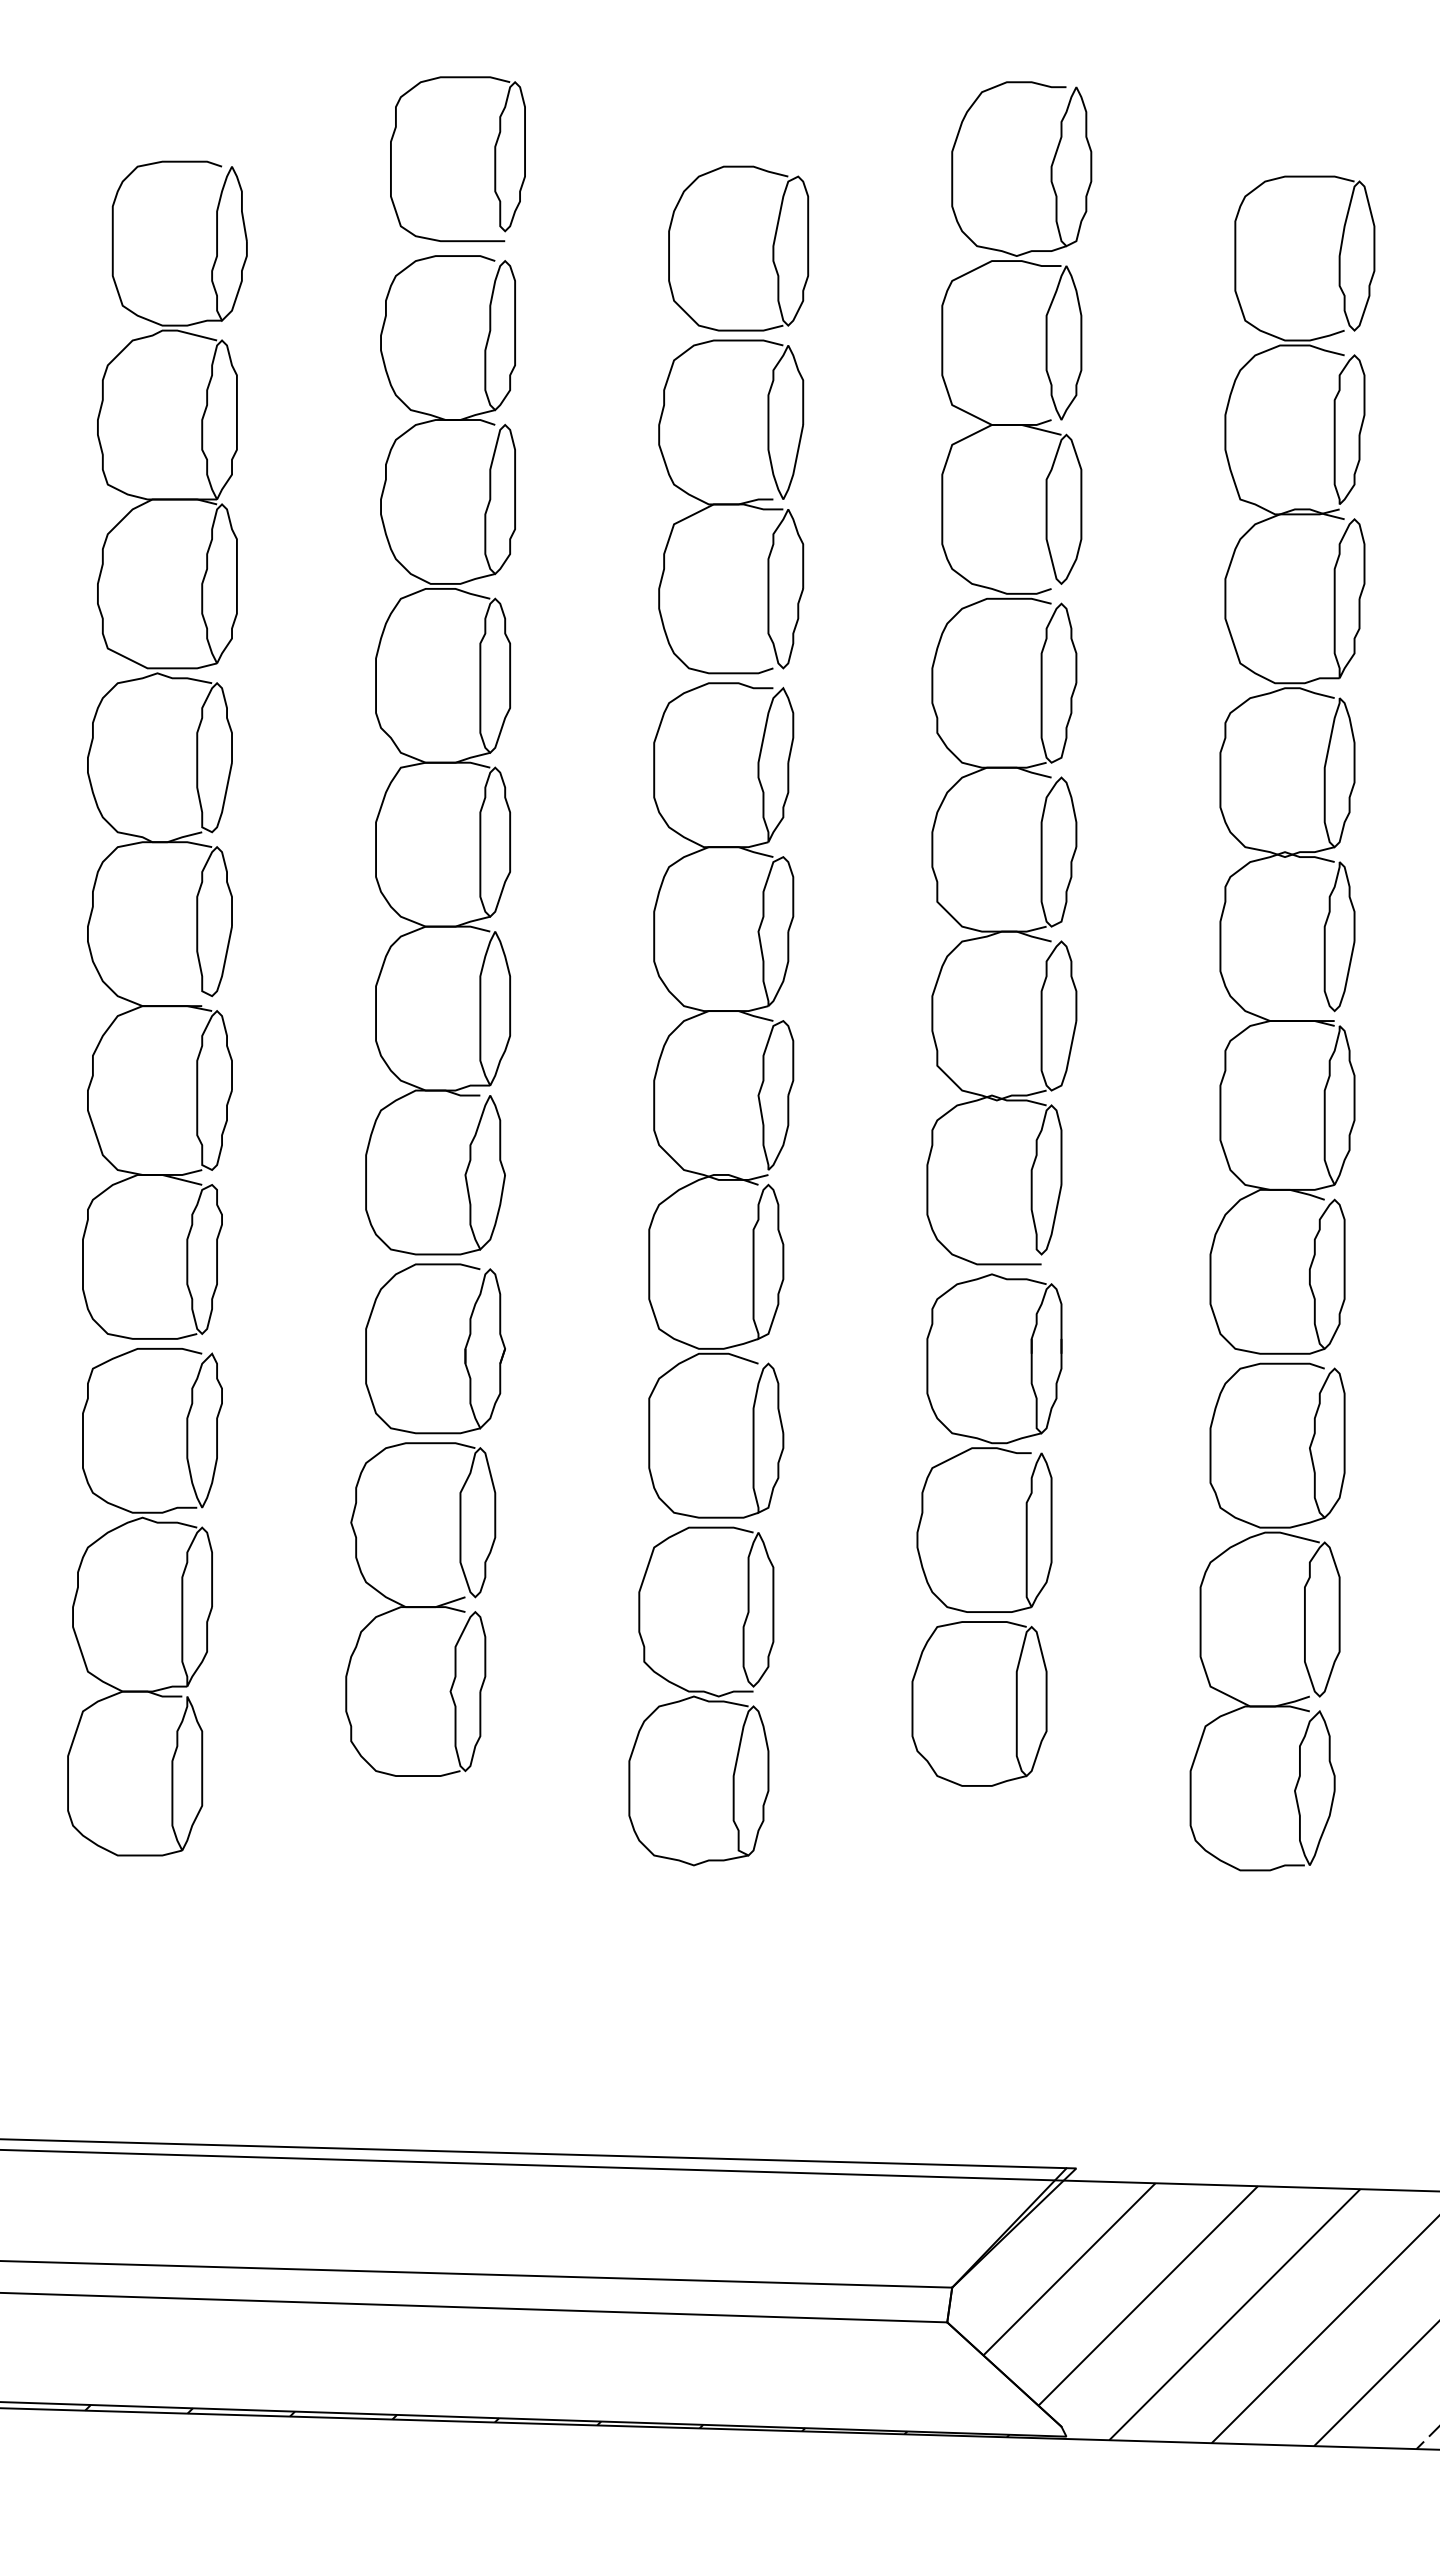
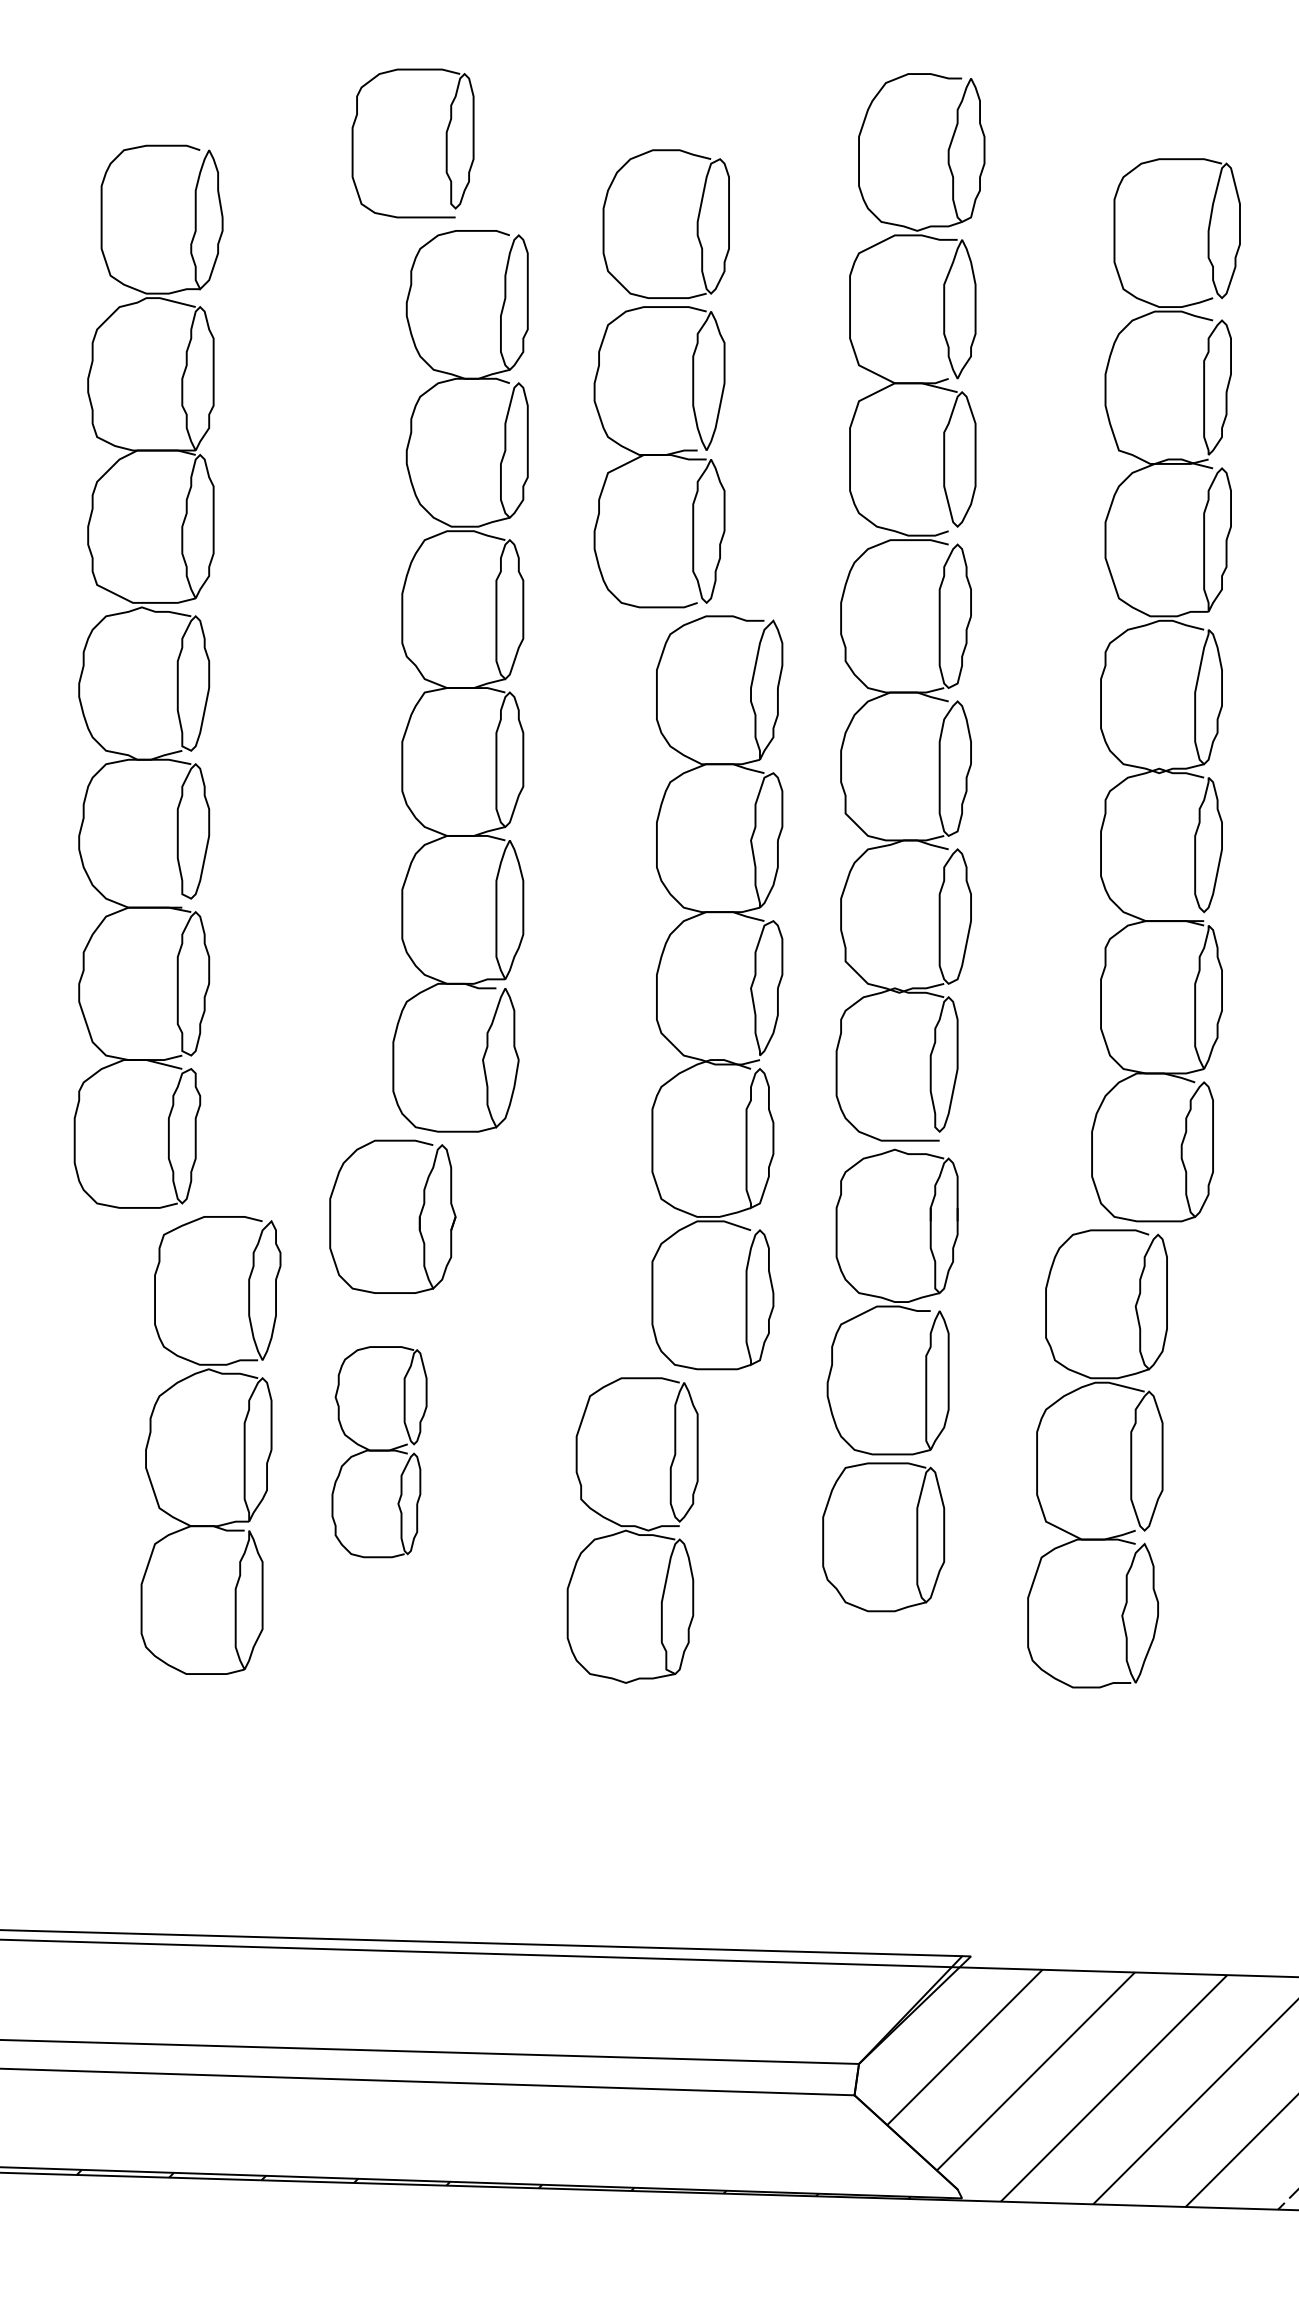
part: (440, 755) -> (460, 681), moved
part: (757, 1097) -> (750, 990), moved
part: (181, 1602) -> (243, 1445), moved
part: (420, 1609) -> (379, 1452), size x0.7
part: (1304, 1616) -> (1130, 1458), moved

